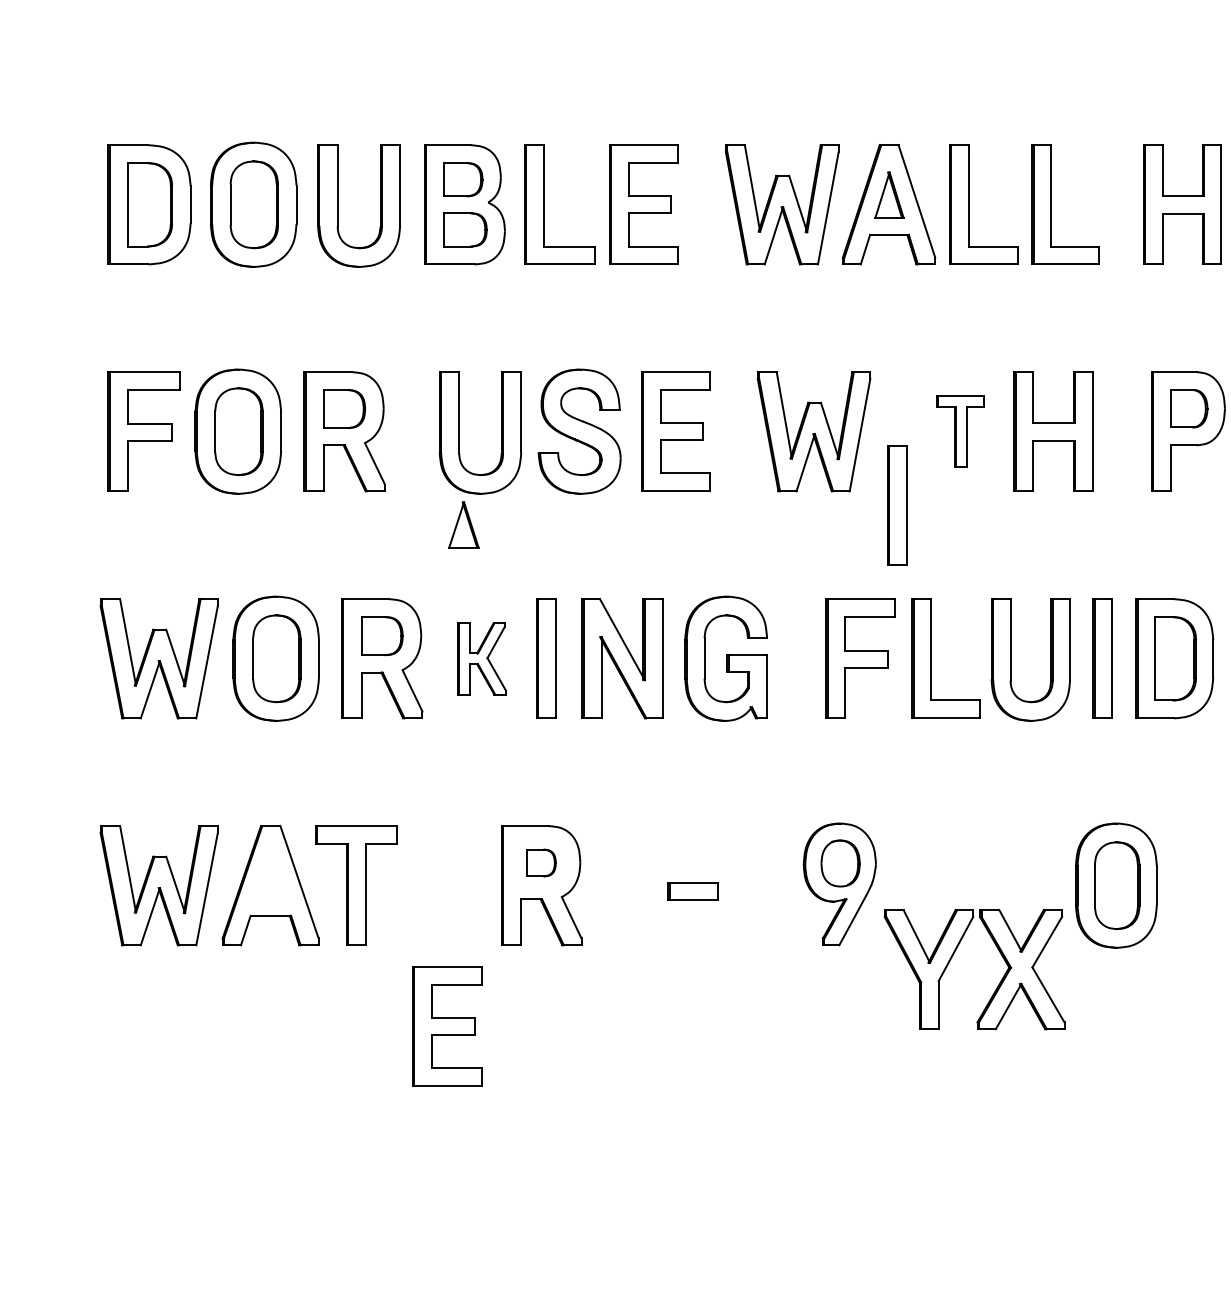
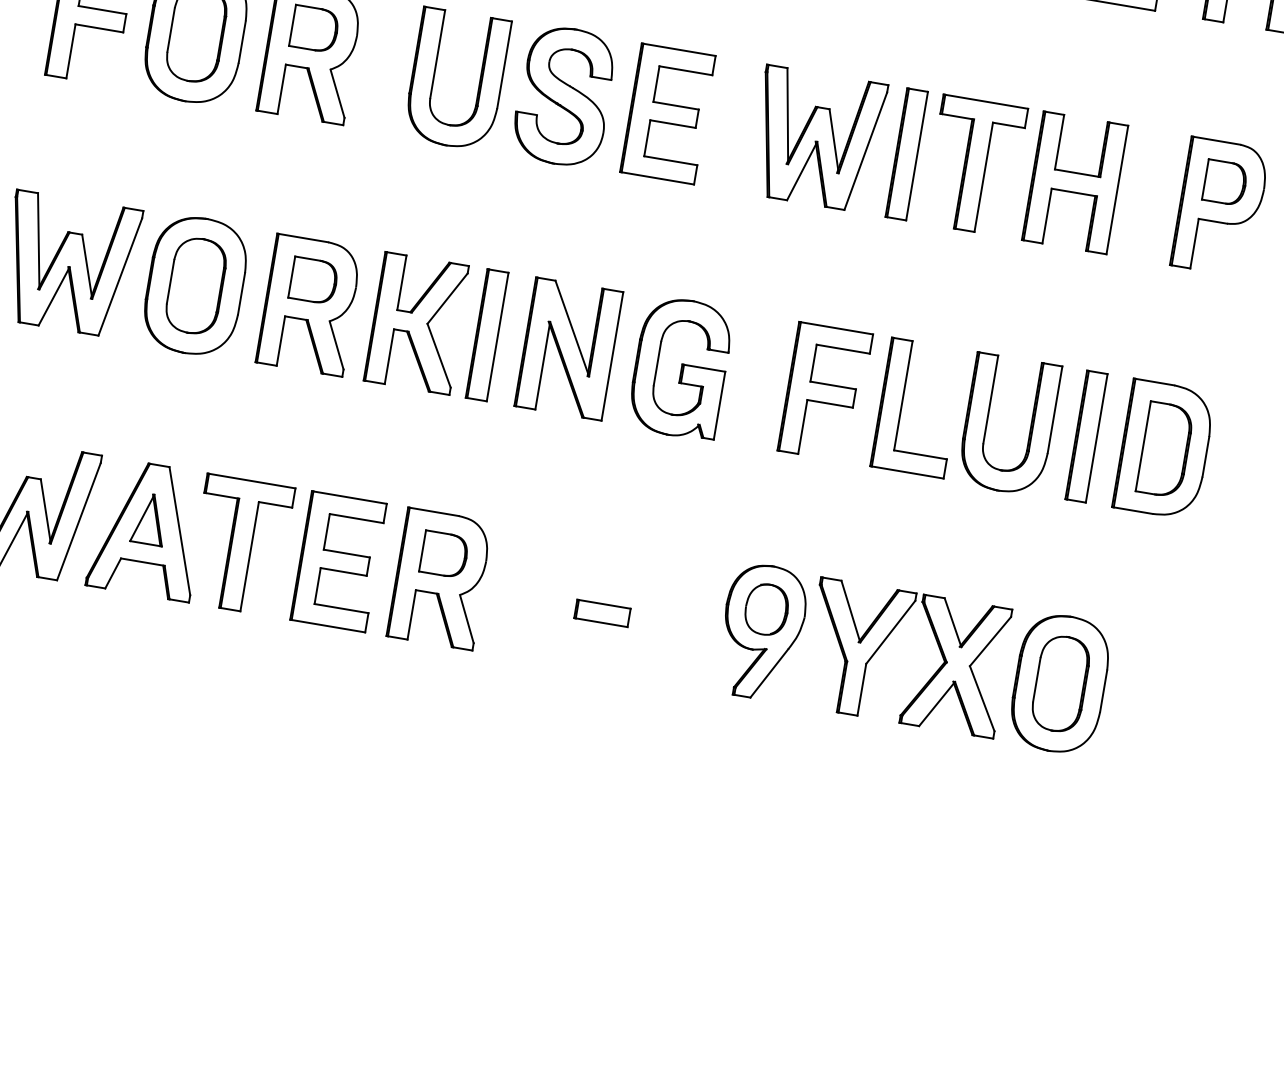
part: (960, 431) -> (974, 165), size x1.67
part: (897, 505) -> (906, 154), moved
part: (463, 524) -> (149, 518), moved
part: (481, 658) -> (416, 323), size x1.67
part: (541, 862) -> (444, 553), size x1.43
part: (954, 954) -> (888, 637), moved
part: (447, 1026) -> (338, 561), moved

